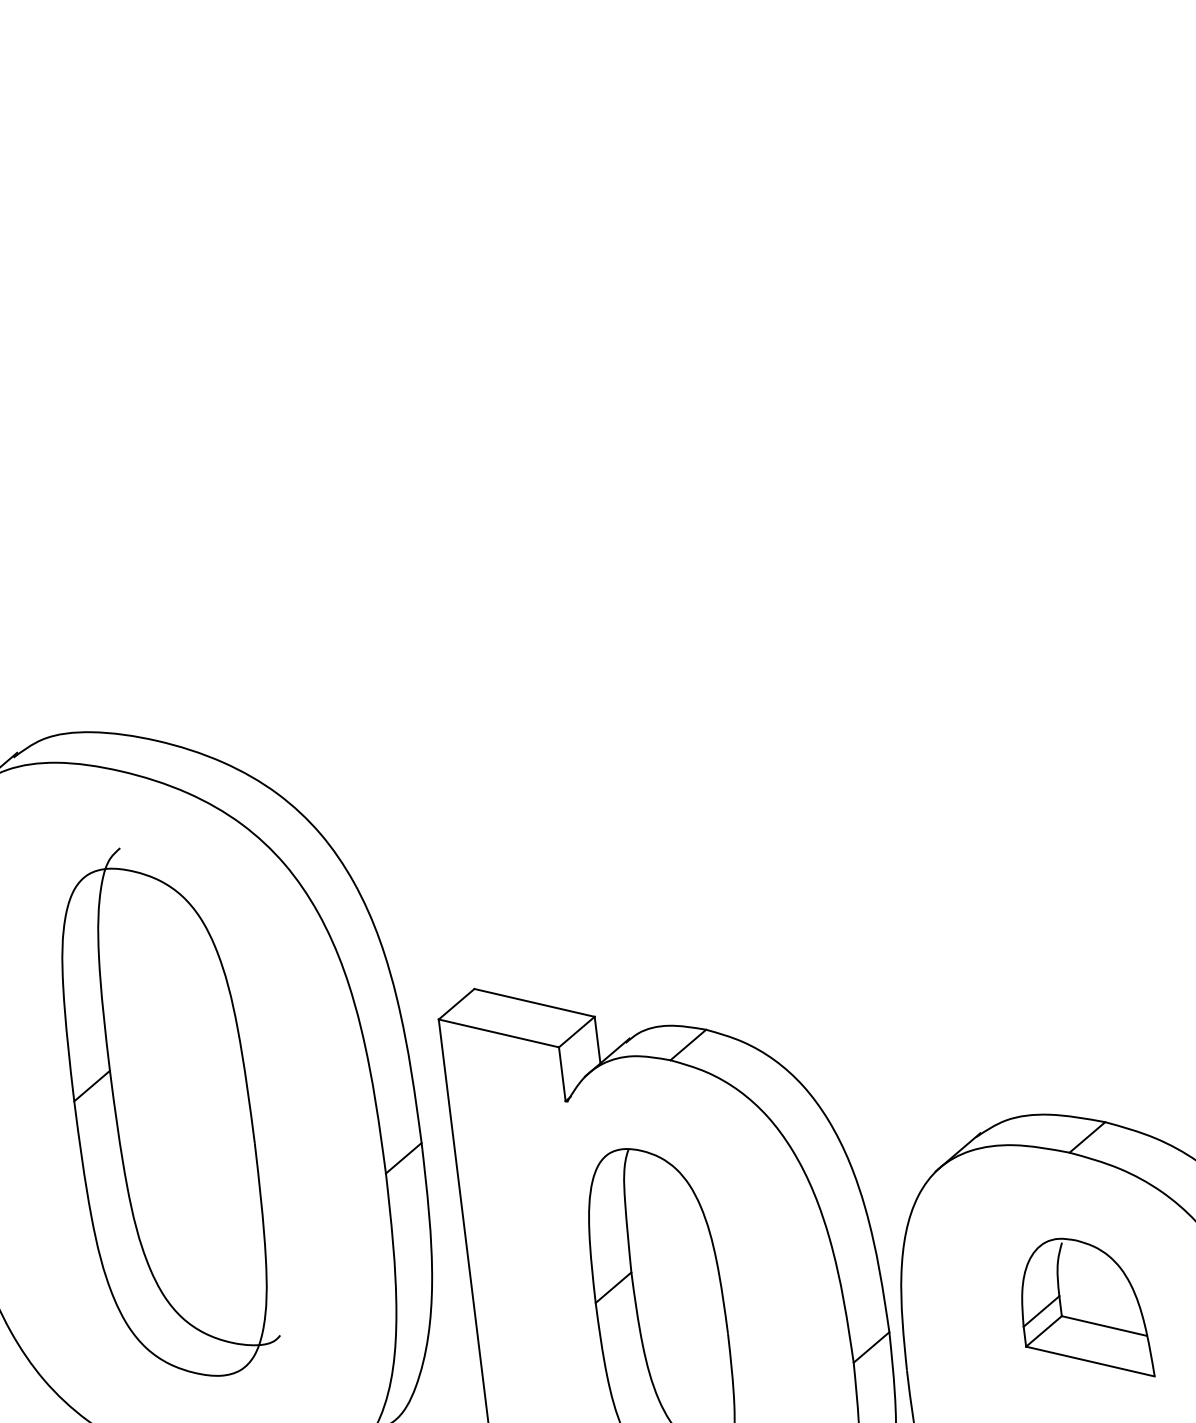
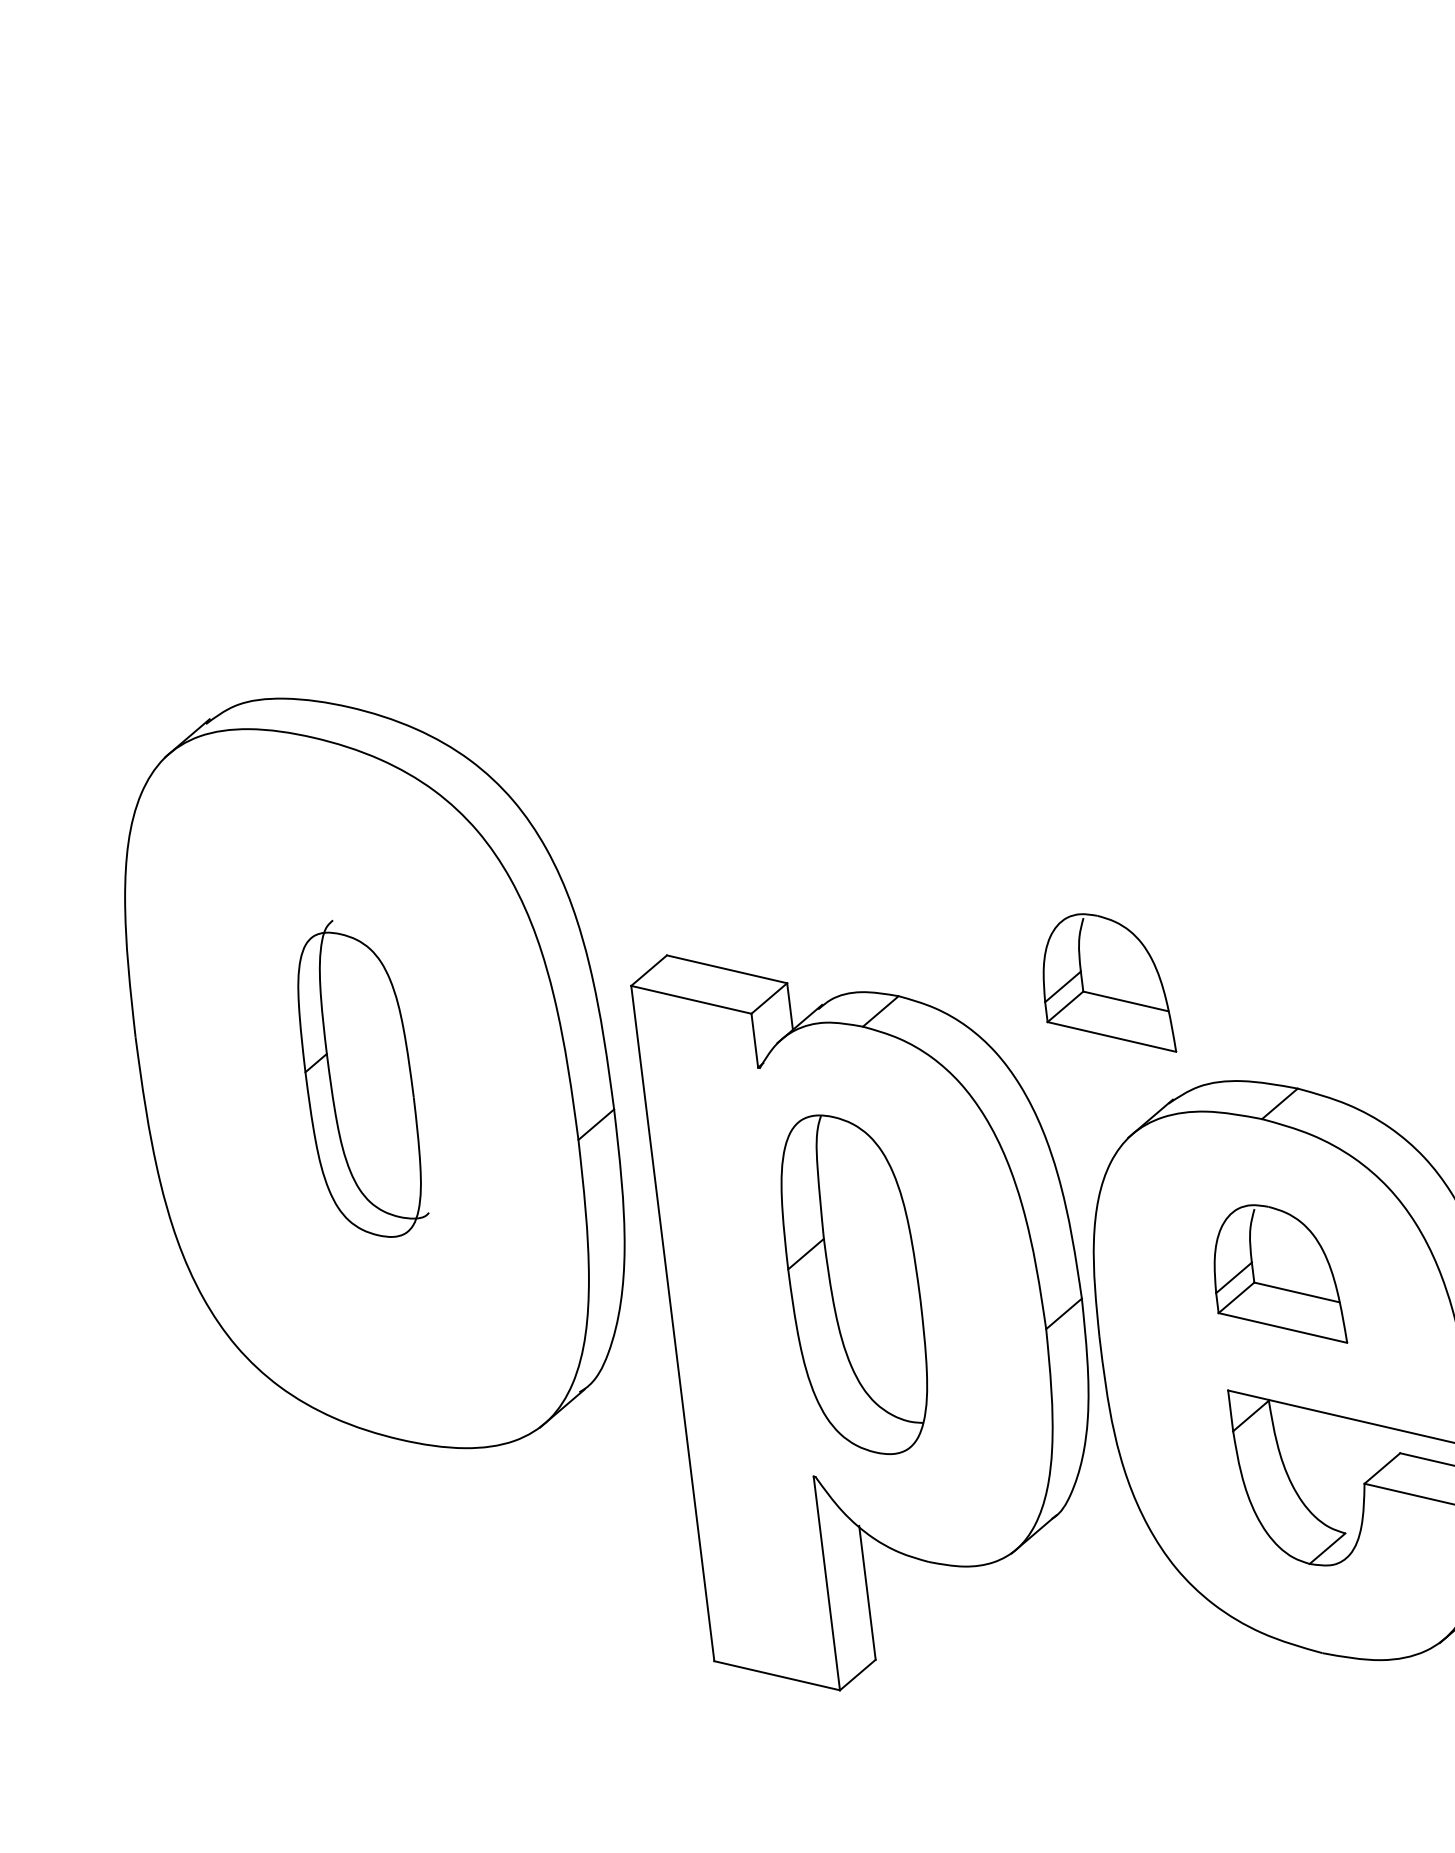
part: (917, 1016) -> (1109, 982), added
part: (171, 1112) -> (363, 1078), size x0.6

